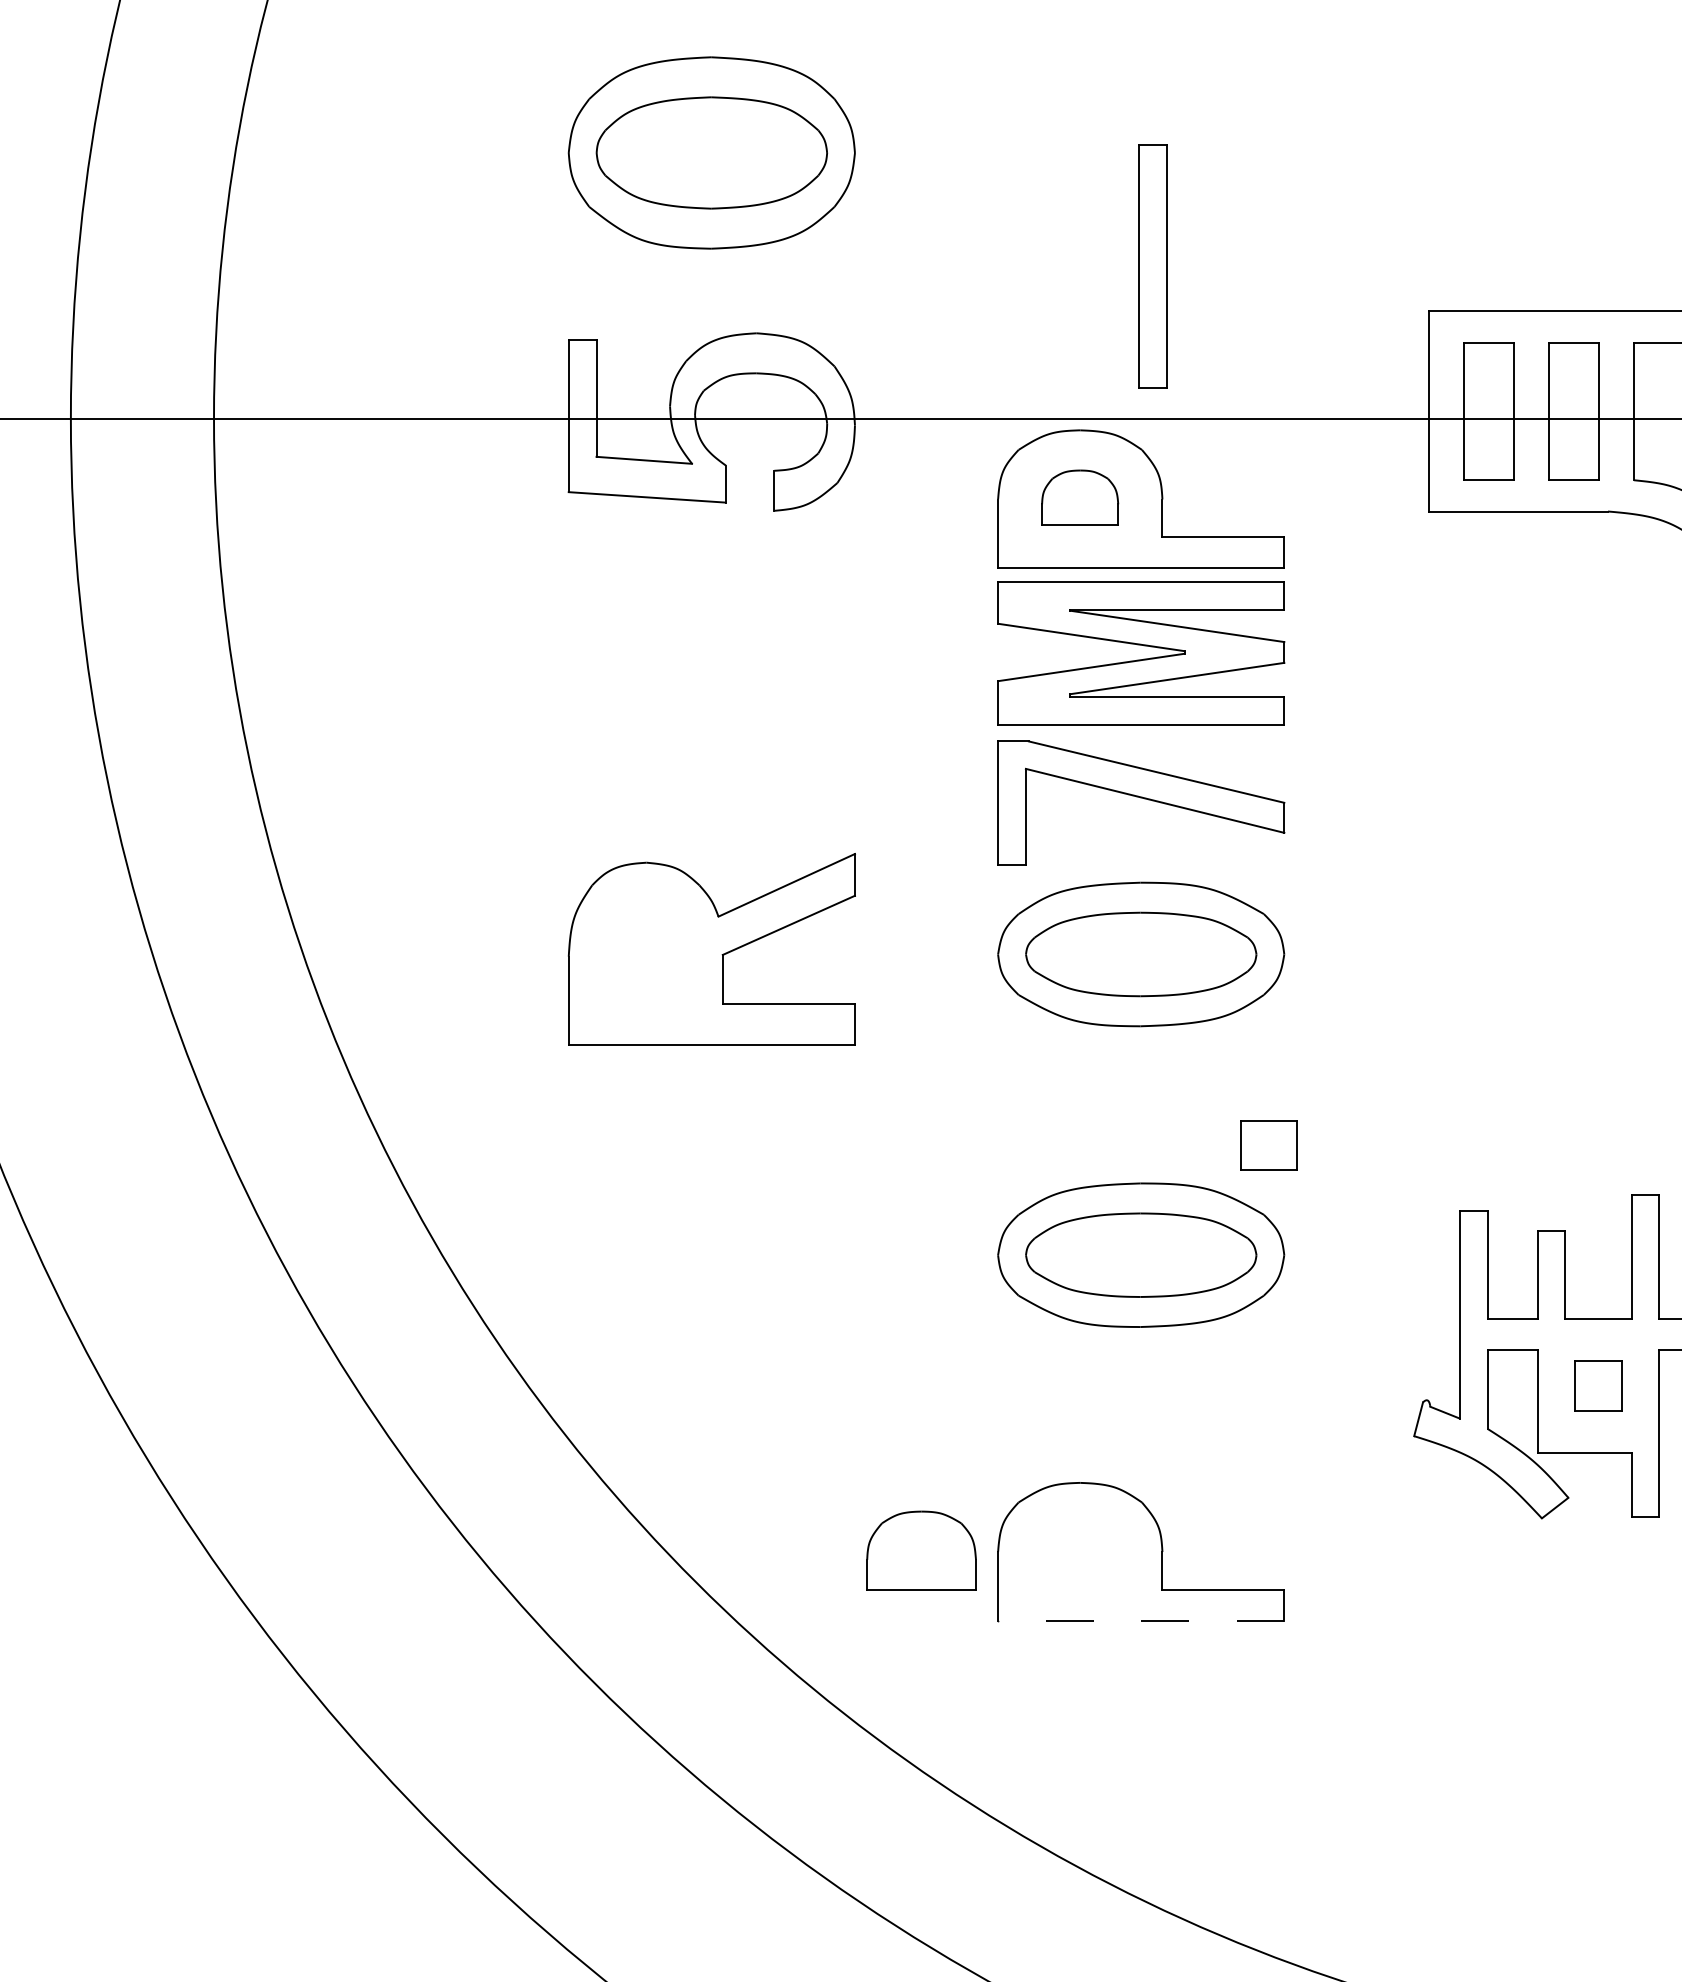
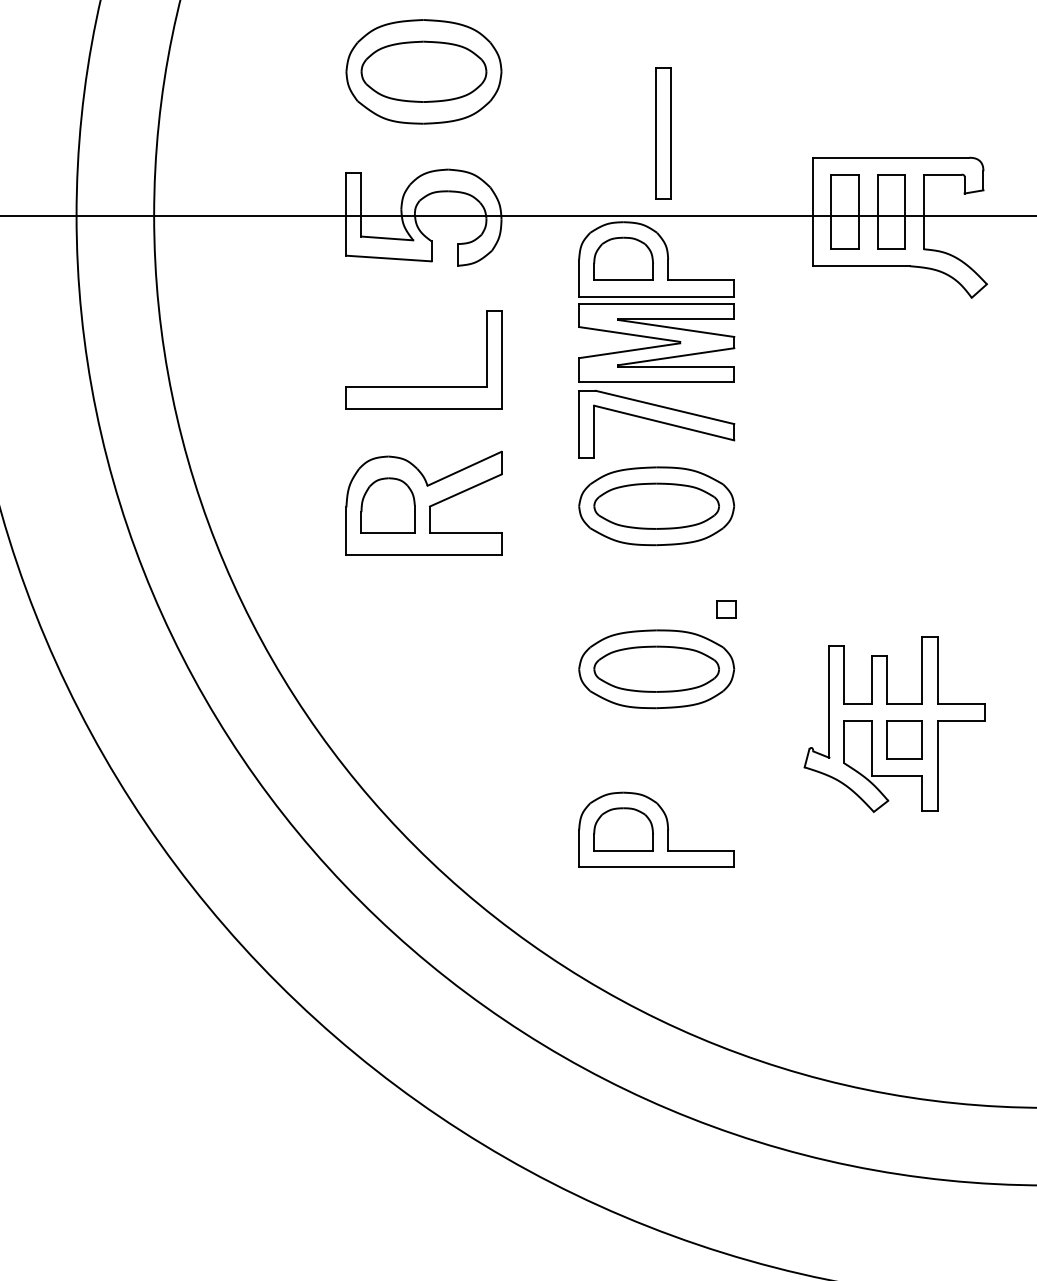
part: (1079, 497) -> (623, 258), size x1.43
part: (710, 733) -> (423, 386), added
part: (644, 953) -> (387, 505), added
part: (1269, 1144) -> (726, 609), size x0.62
part: (1598, 1384) -> (904, 739), size x1.43
part: (921, 1550) -> (623, 829), moved
line: (1140, 1620) -> (656, 867), dashed -> solid

